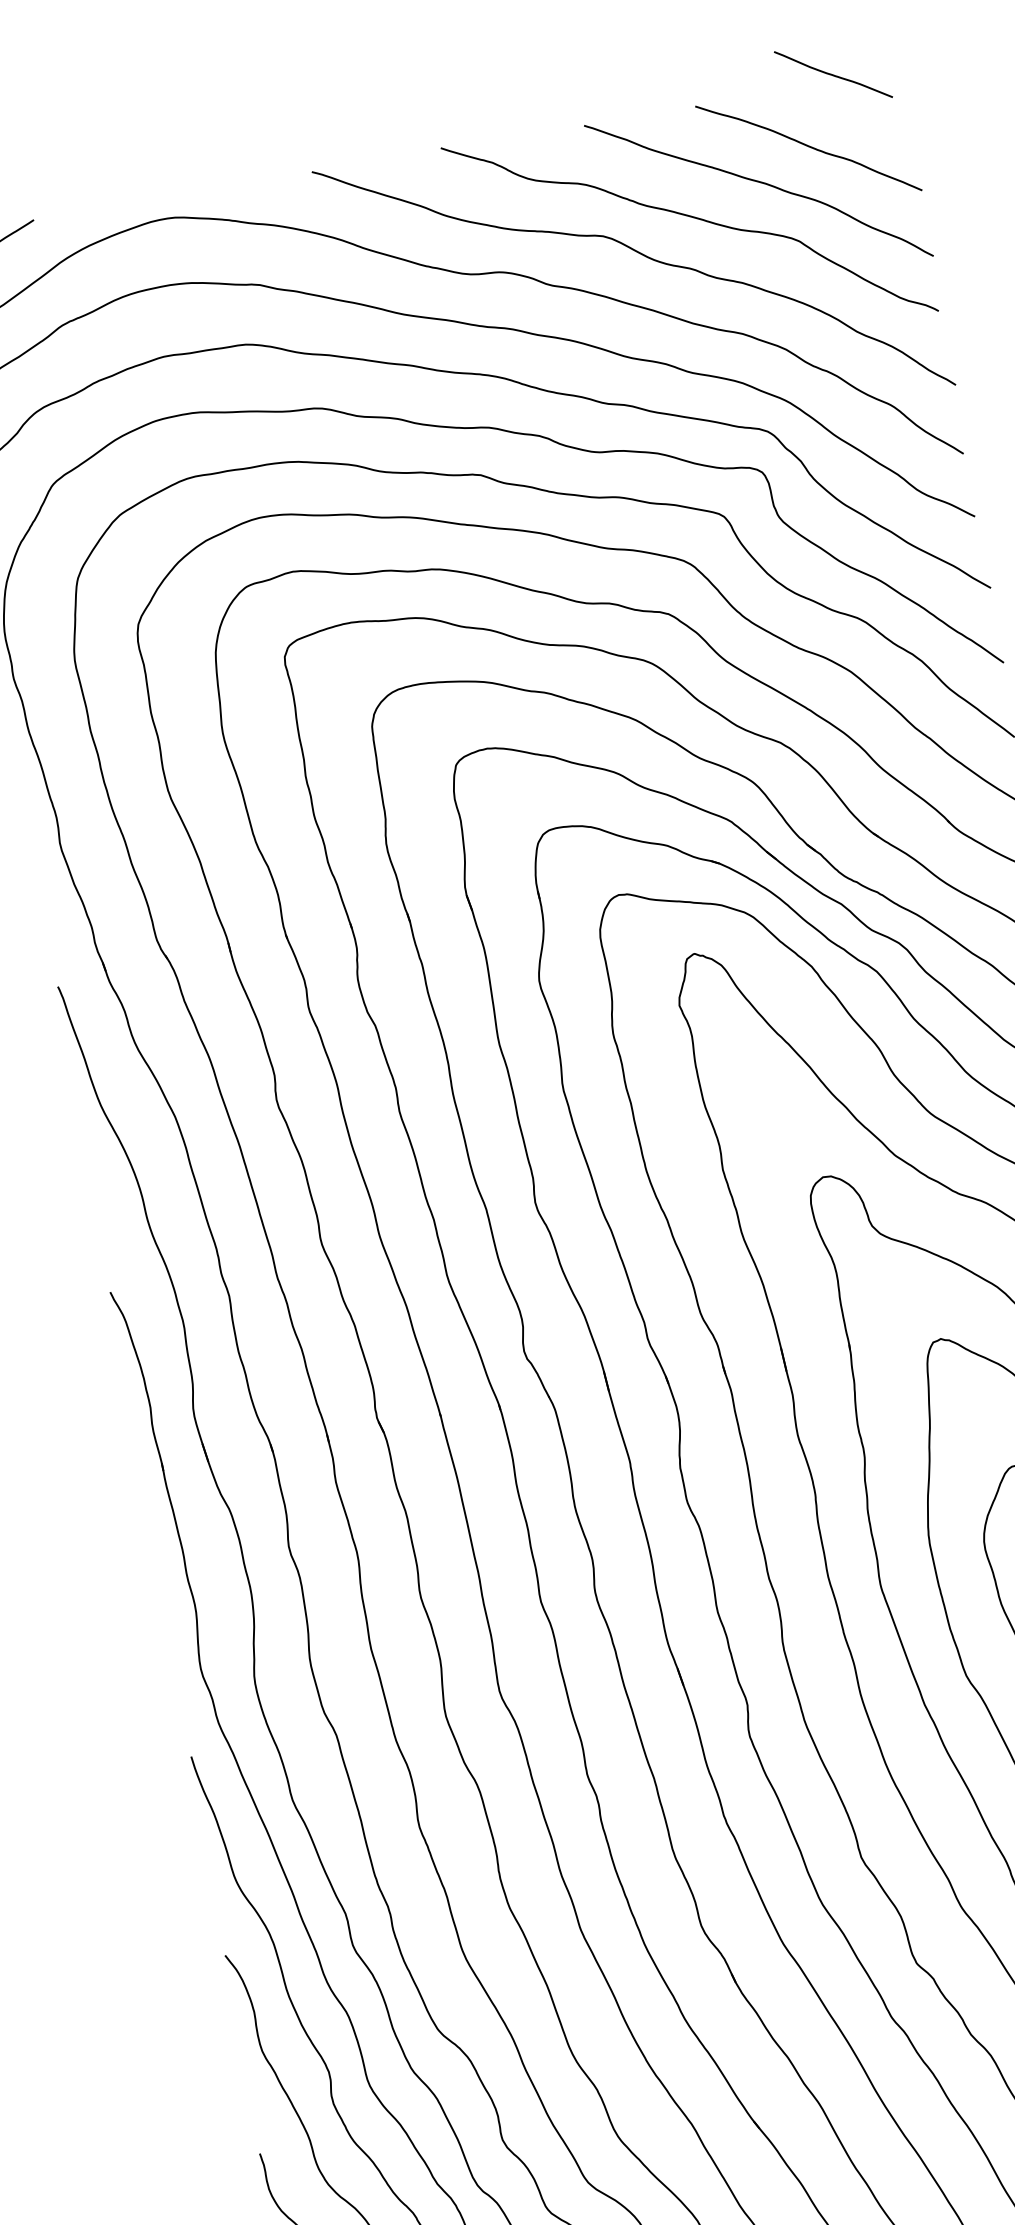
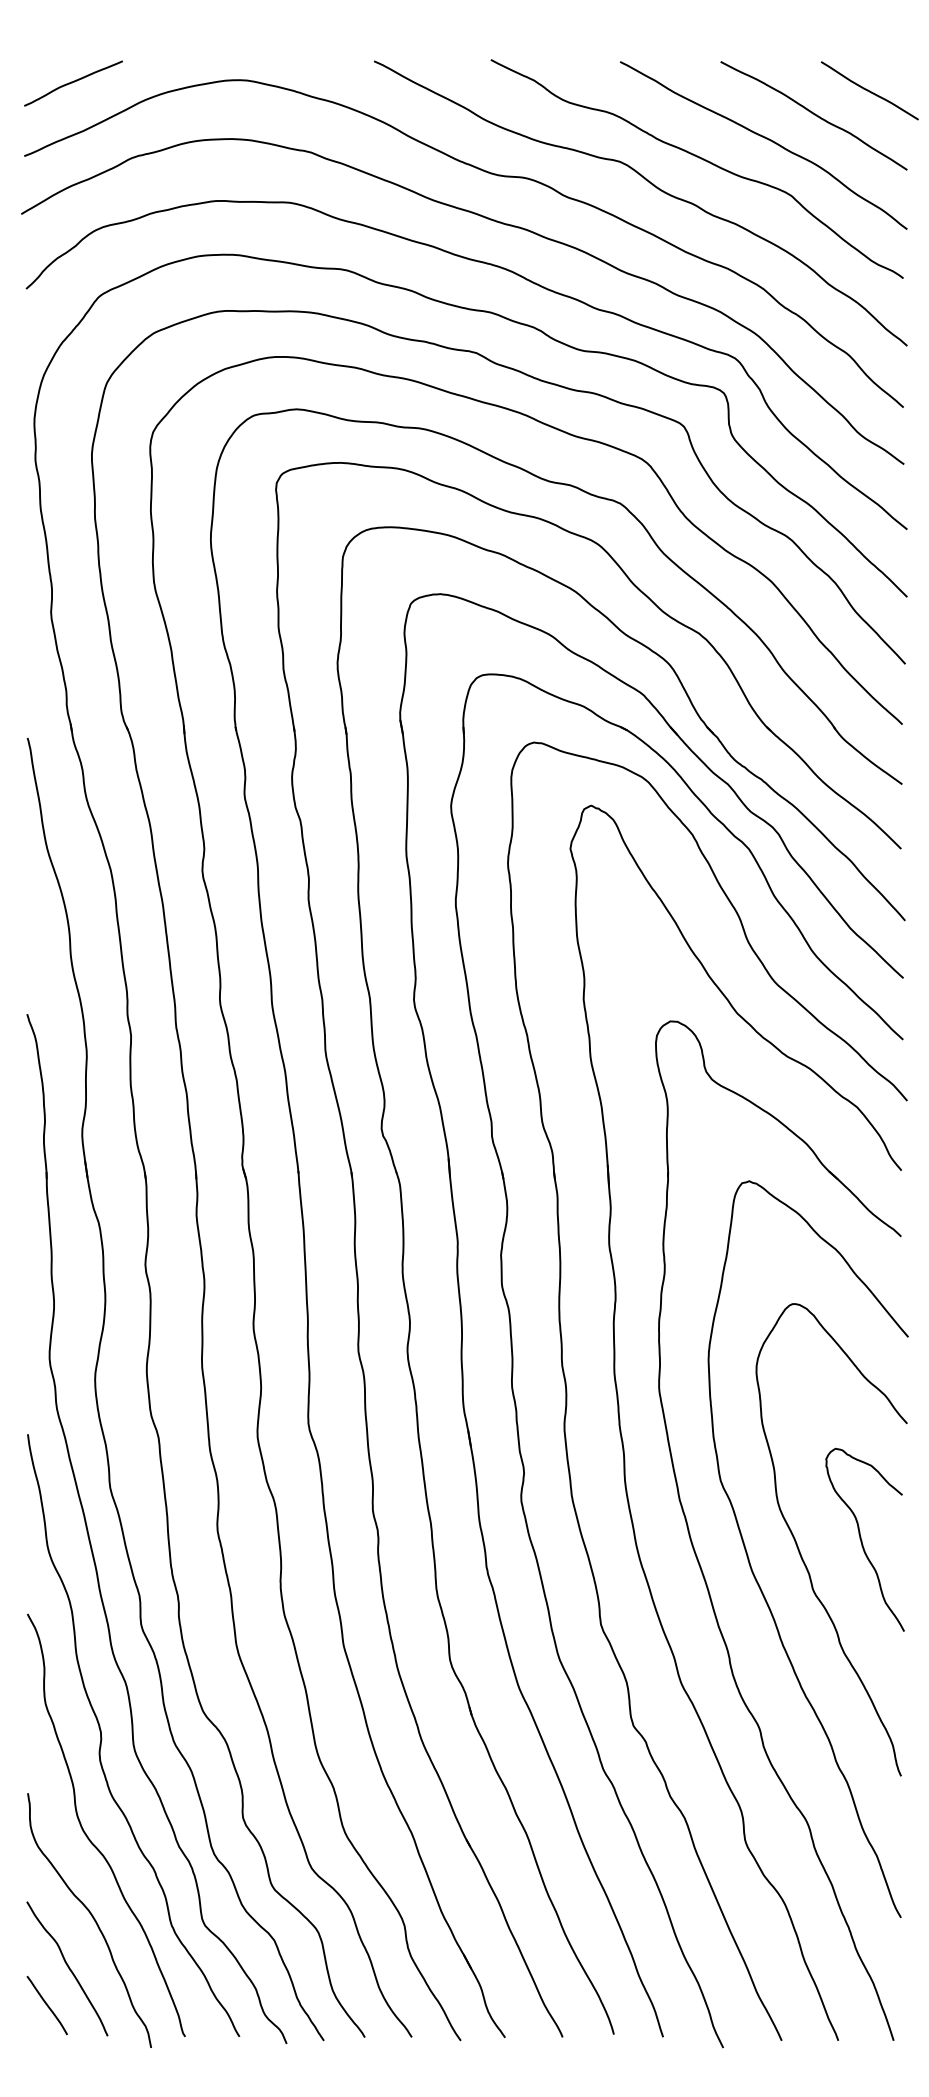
curve: (833, 74) -> (869, 90), moved

